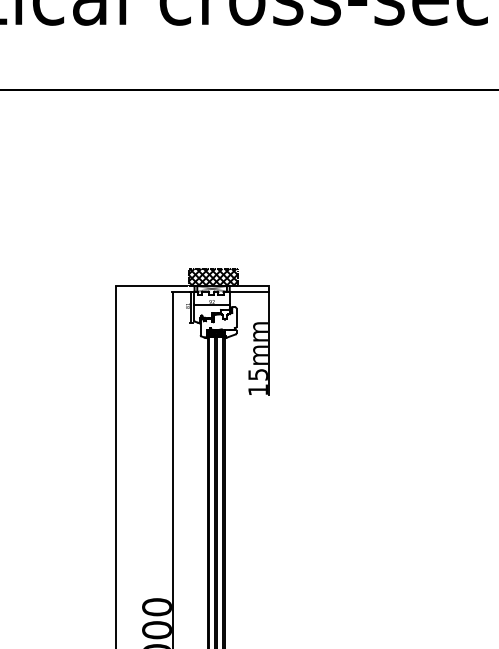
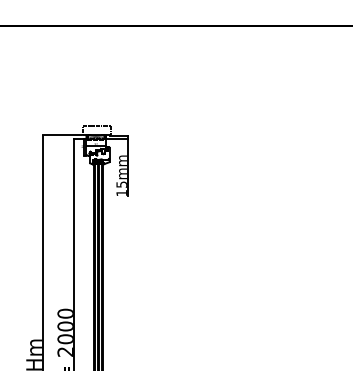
hatch: (212, 277) -> (96, 130), removed

